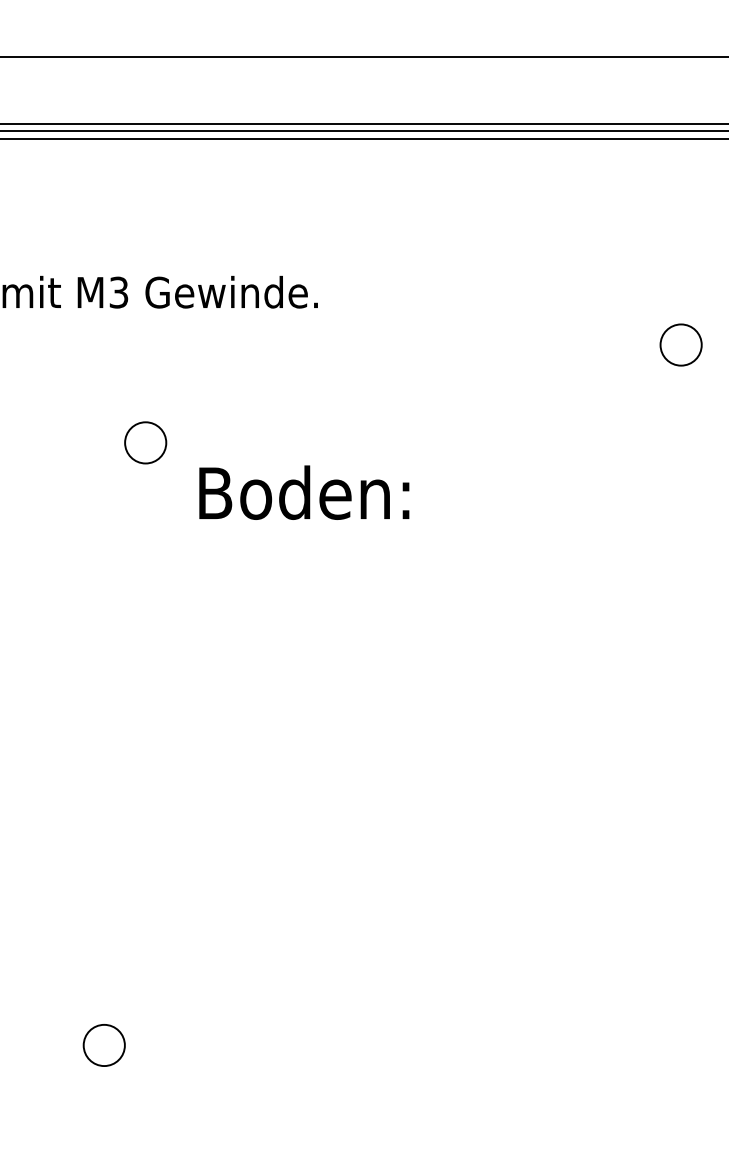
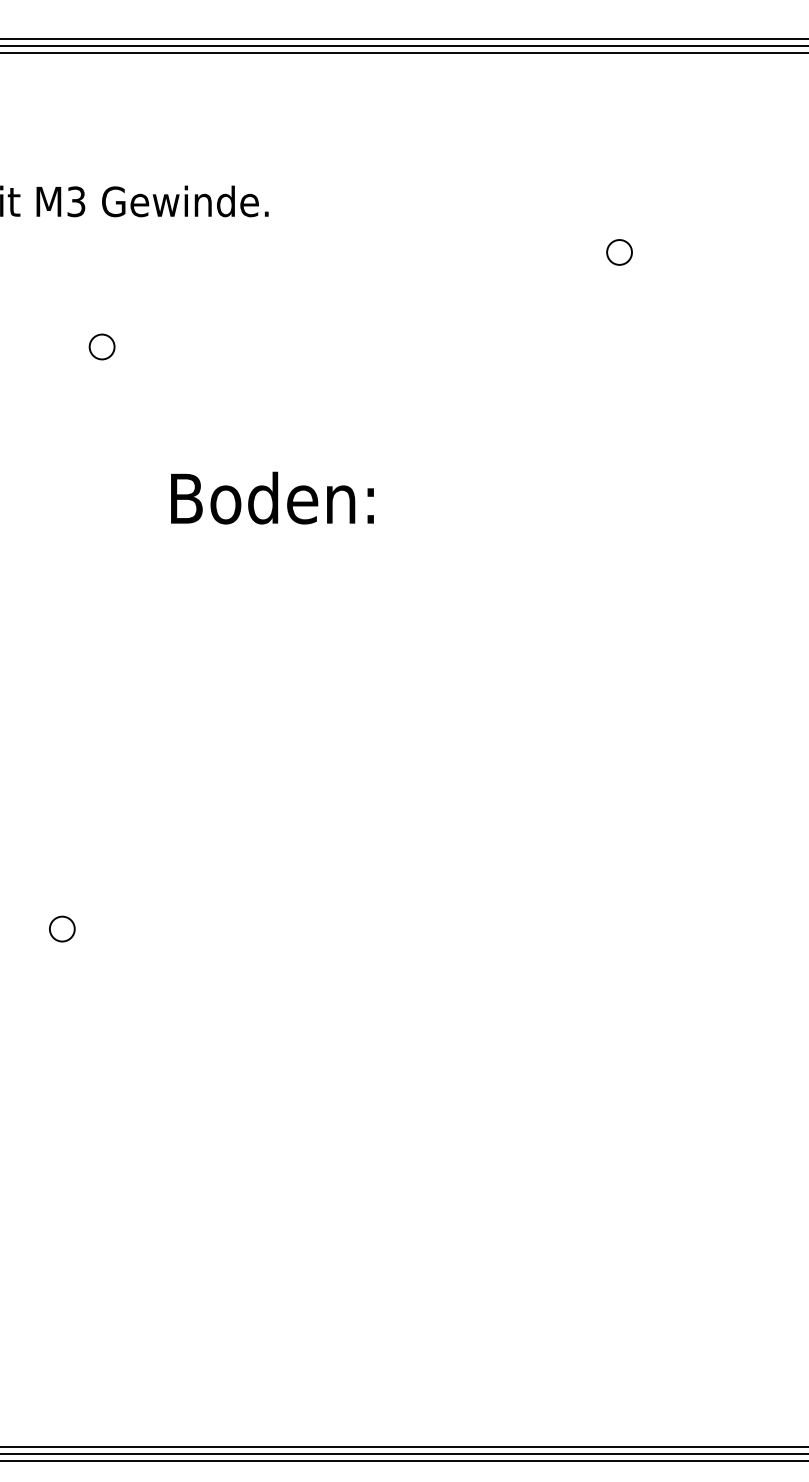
circle: (681, 345) -> (619, 252), size x0.62
circle: (144, 442) -> (101, 346), size x0.62
text: (304, 492) -> (272, 497), moved
circle: (104, 1044) -> (62, 928), size x0.62

